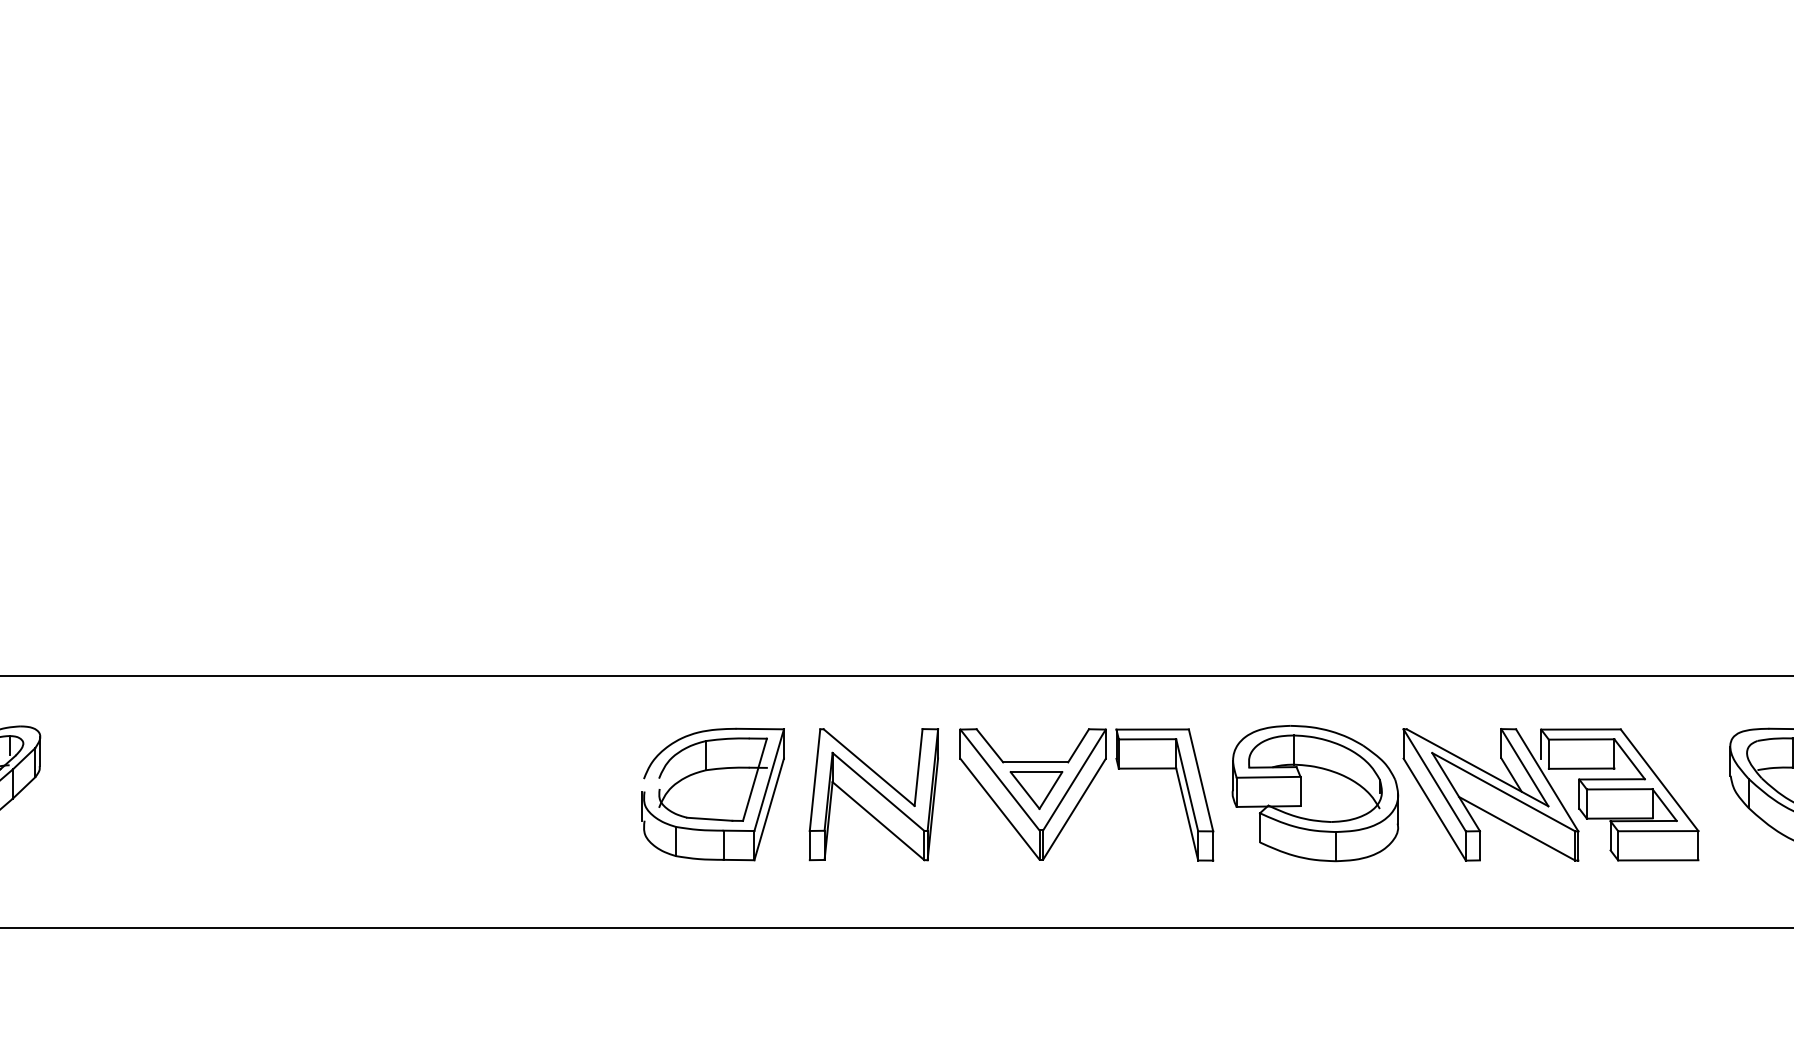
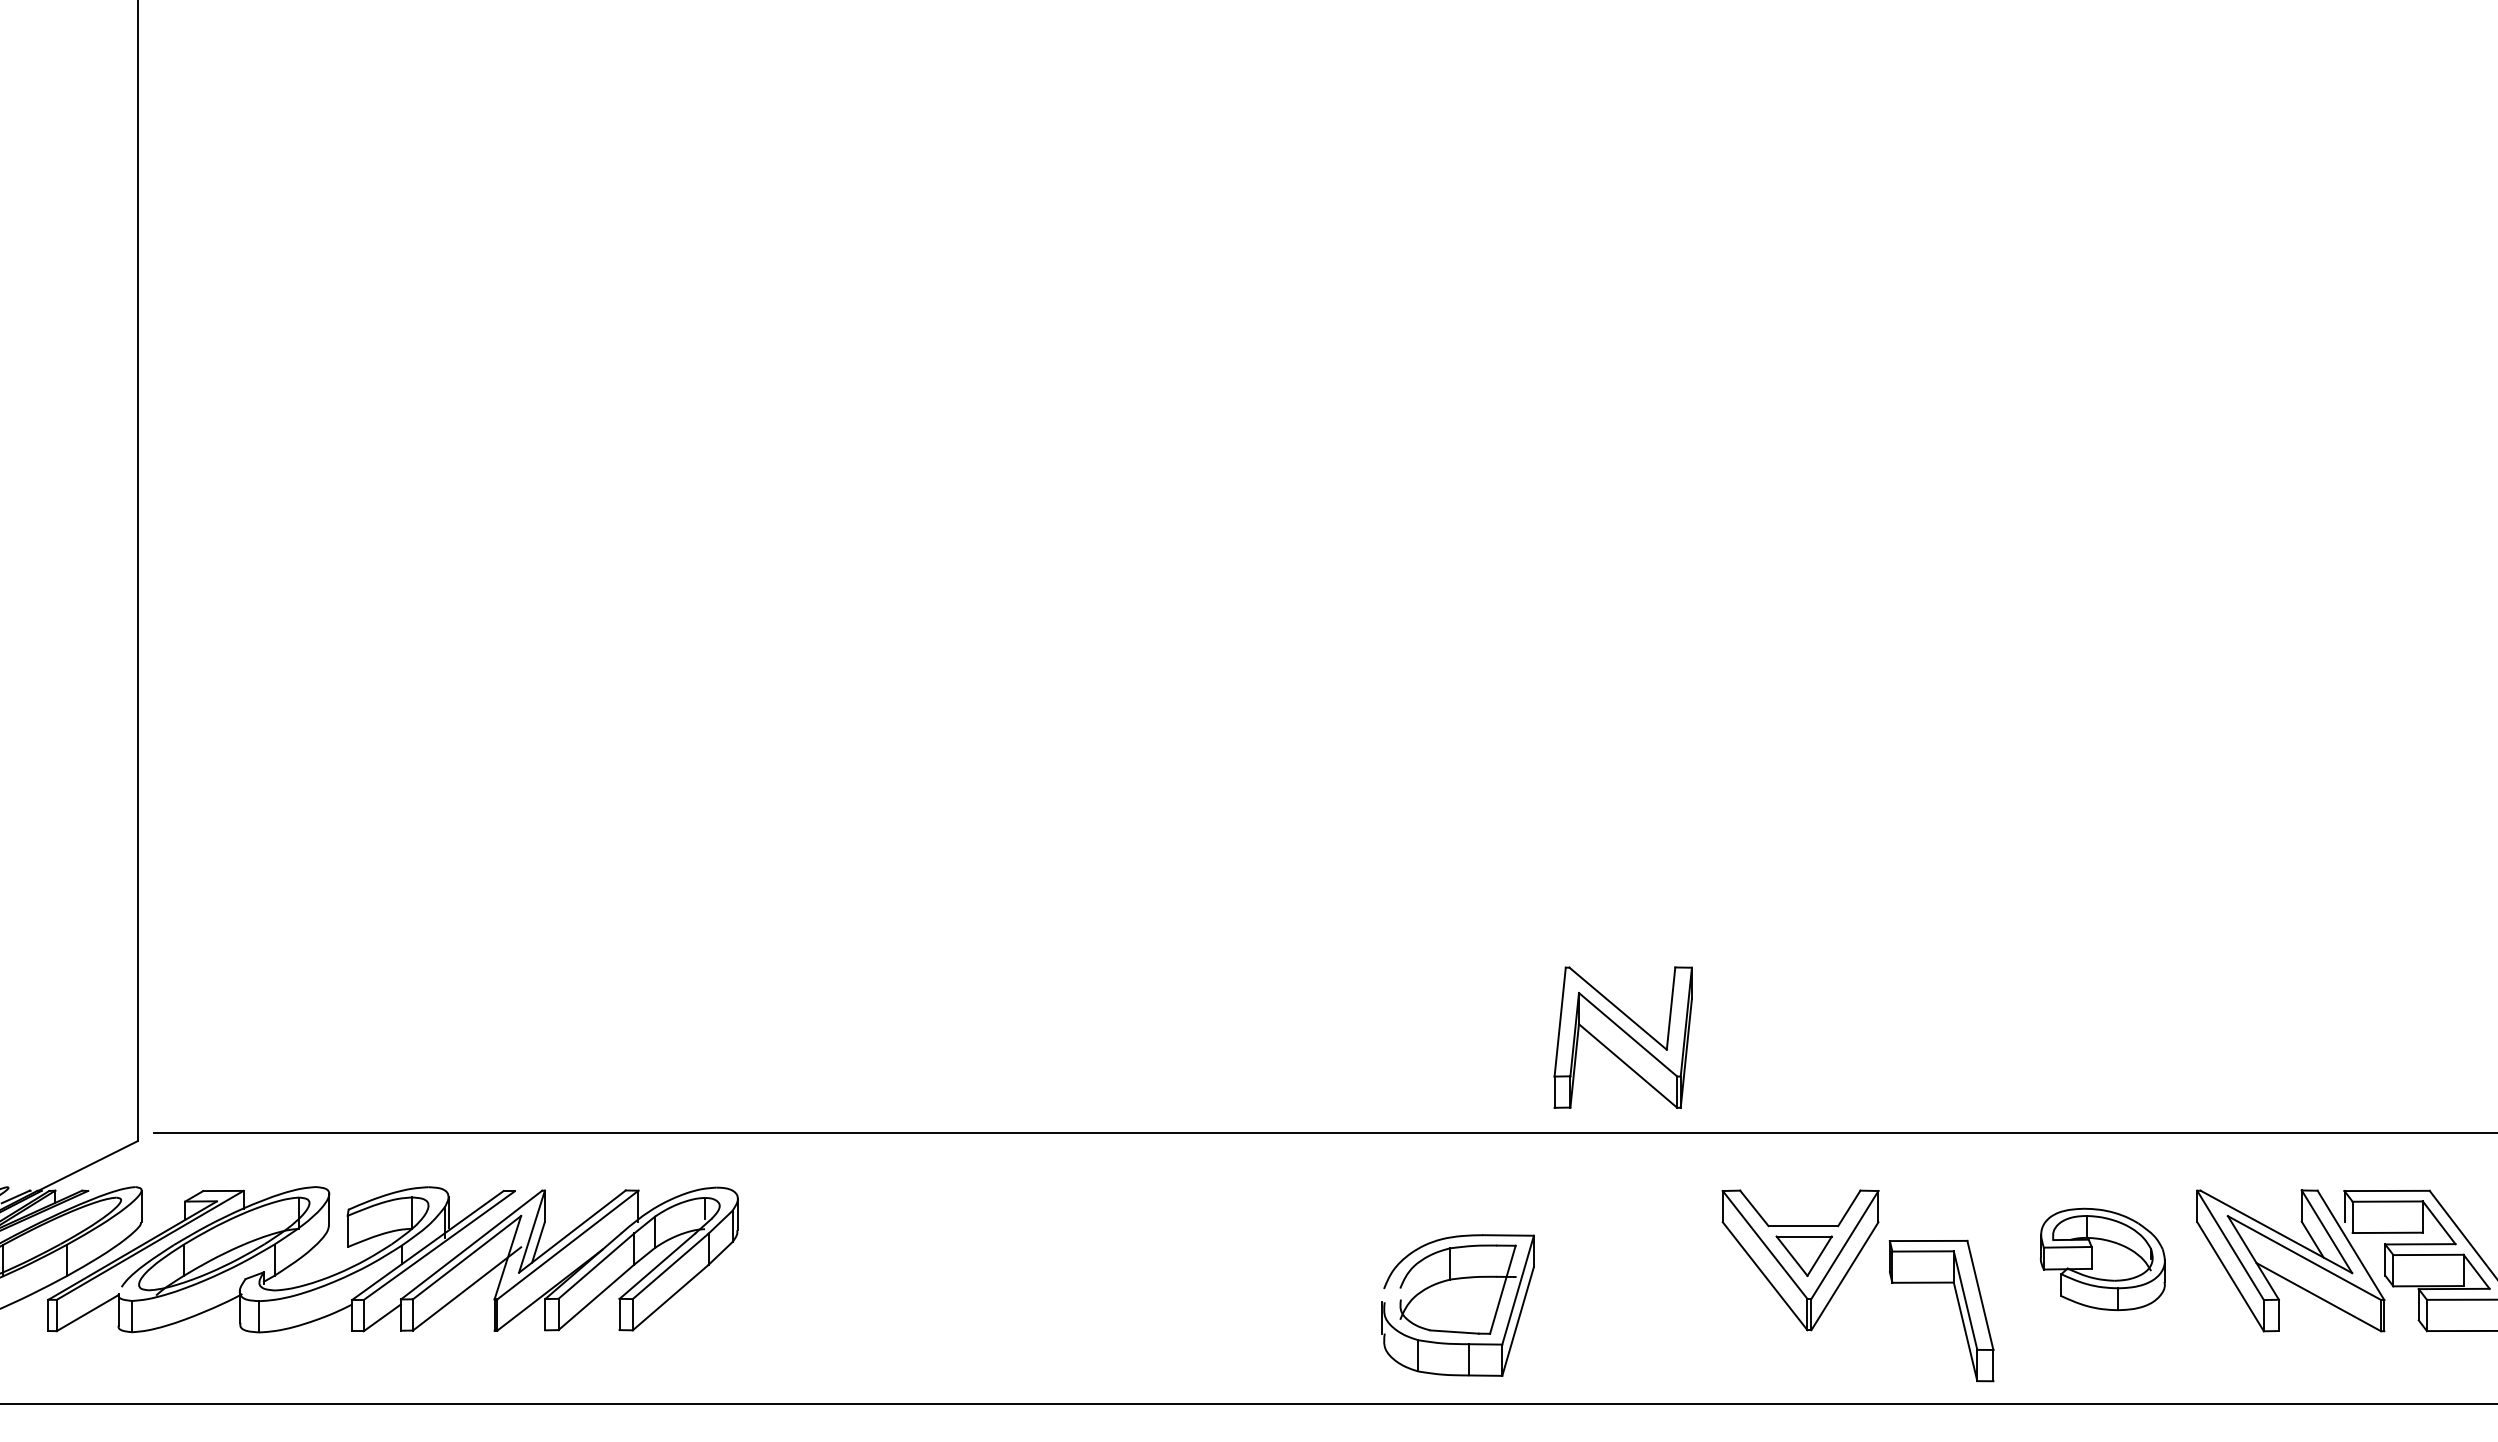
part: (1180, 791) -> (1958, 1307), moved
part: (1315, 793) -> (2102, 1259), size x0.7
part: (712, 794) -> (1457, 1305), moved
part: (873, 794) -> (1622, 1037), moved

